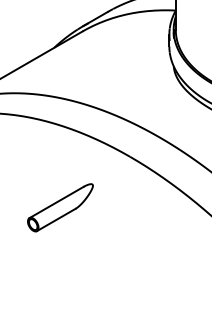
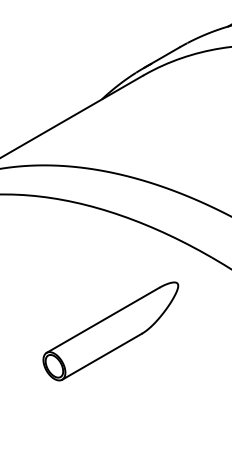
part: (60, 207) -> (110, 331), size x1.43

